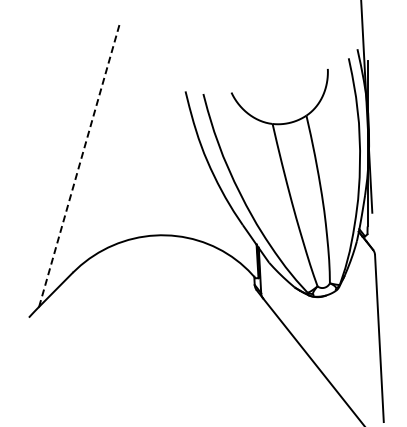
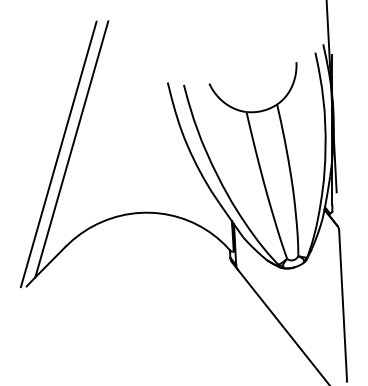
line: (79, 164) -> (71, 148), dashed -> solid
line: (64, 170) -> (58, 154), added

